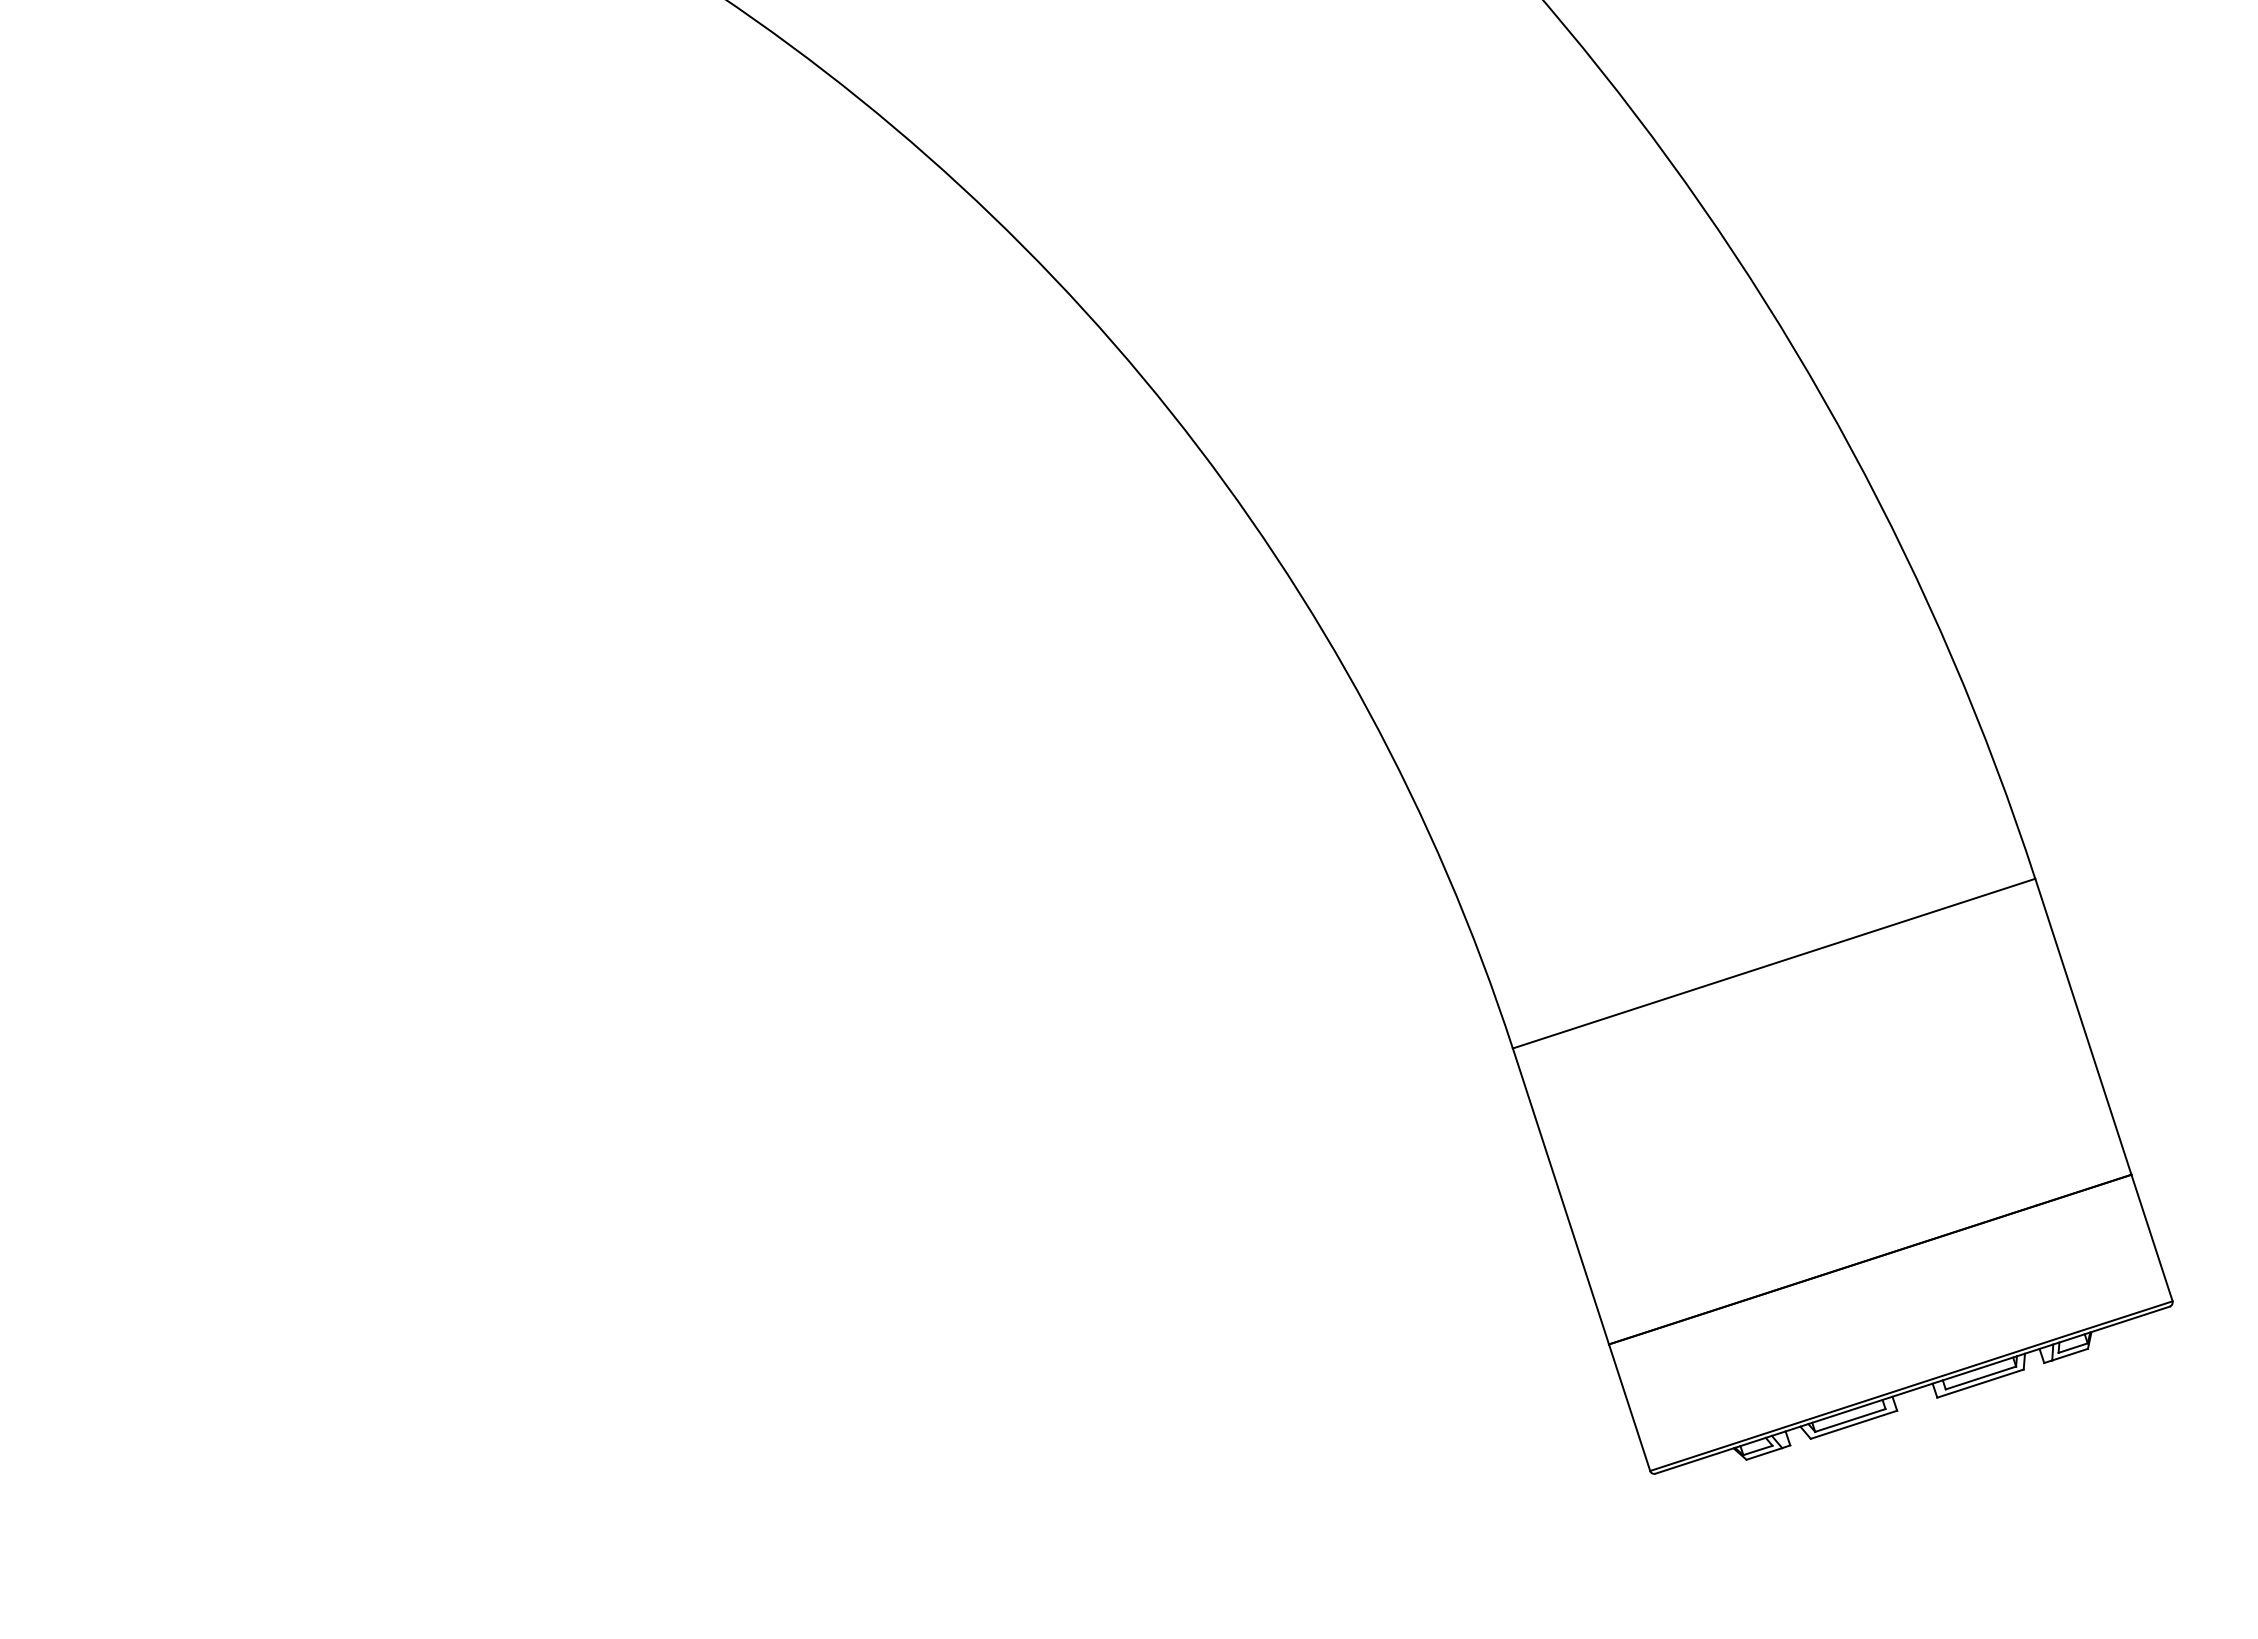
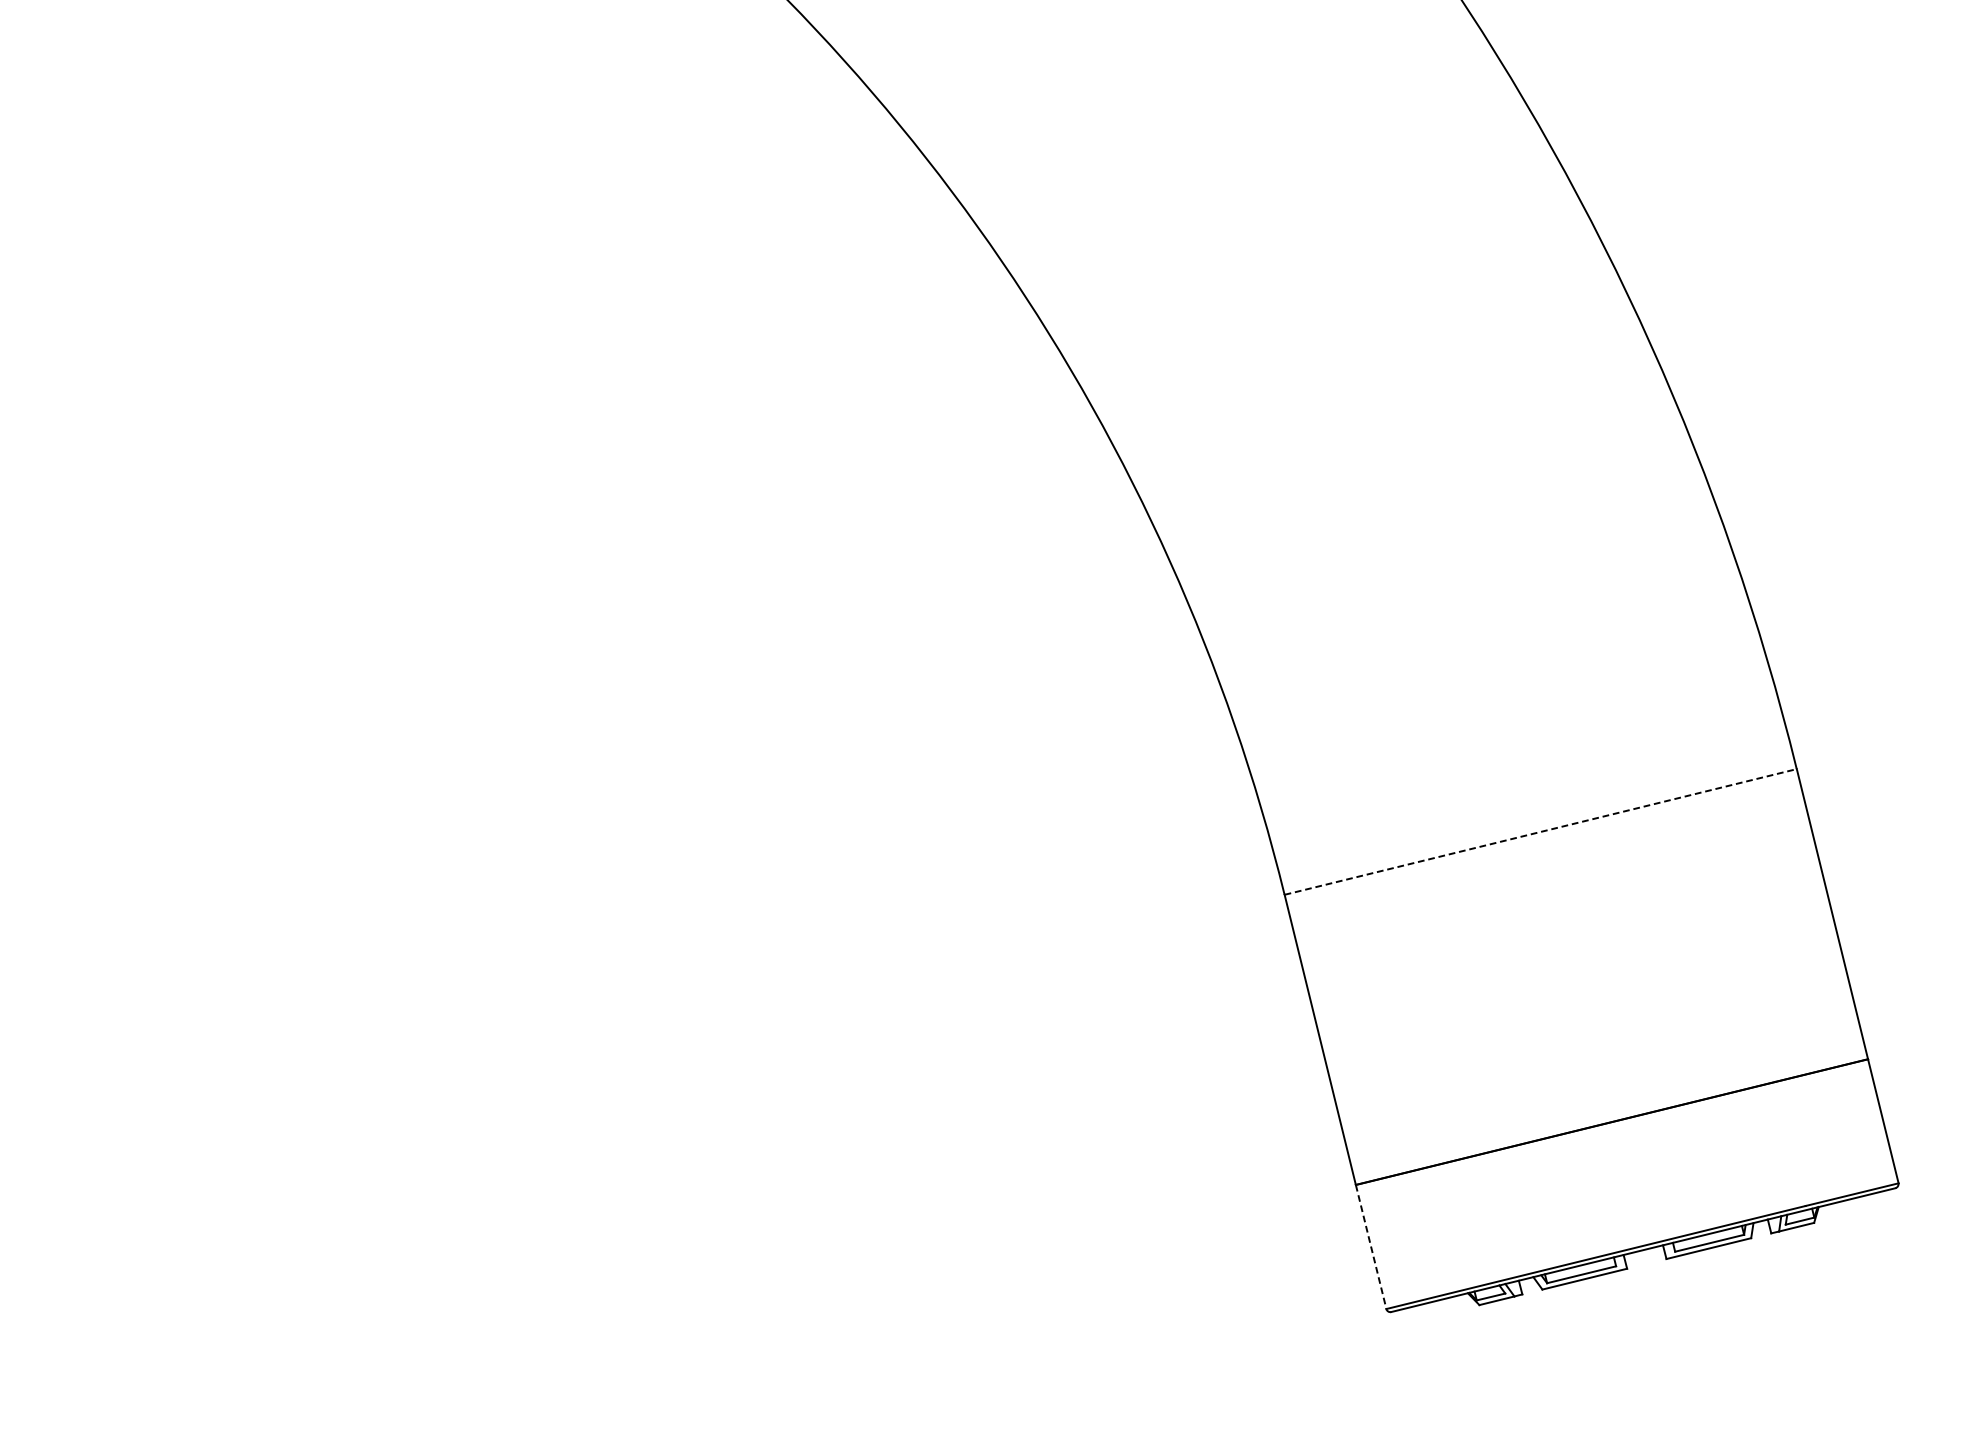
line: (1774, 963) -> (1541, 831), solid -> dashed
line: (1629, 1407) -> (1371, 1246), solid -> dashed

